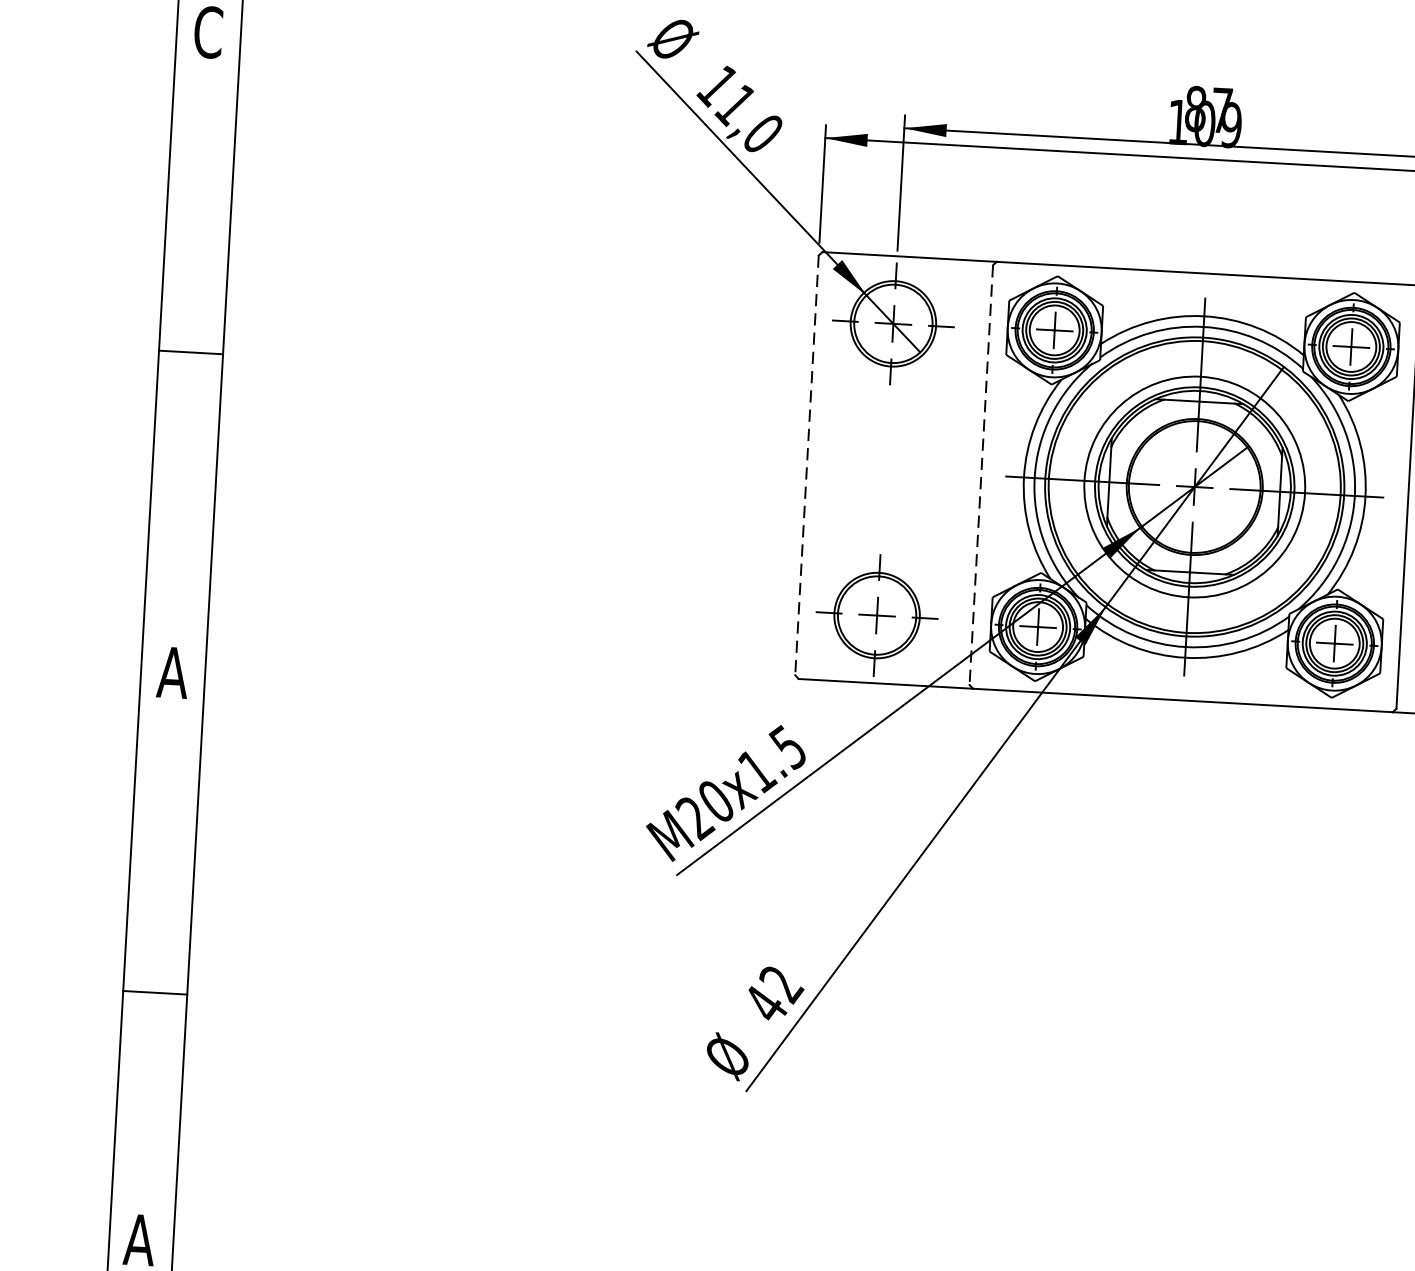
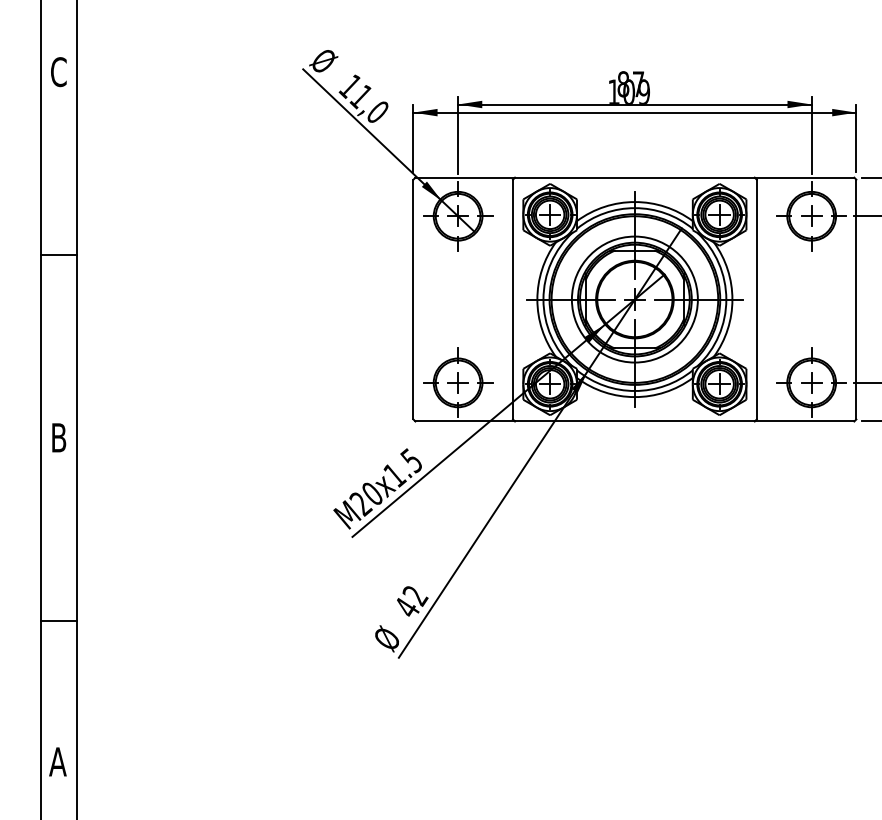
line: (807, 465) -> (413, 299), dashed -> solid
line: (980, 474) -> (512, 299), dashed -> solid
text: (172, 672) -> (58, 437), A -> B

